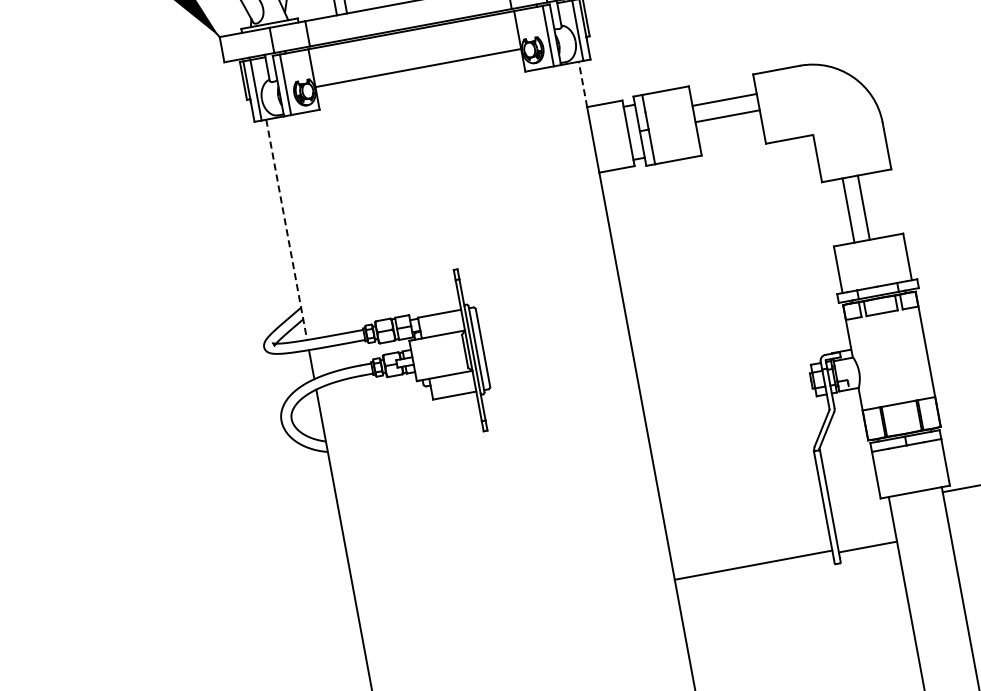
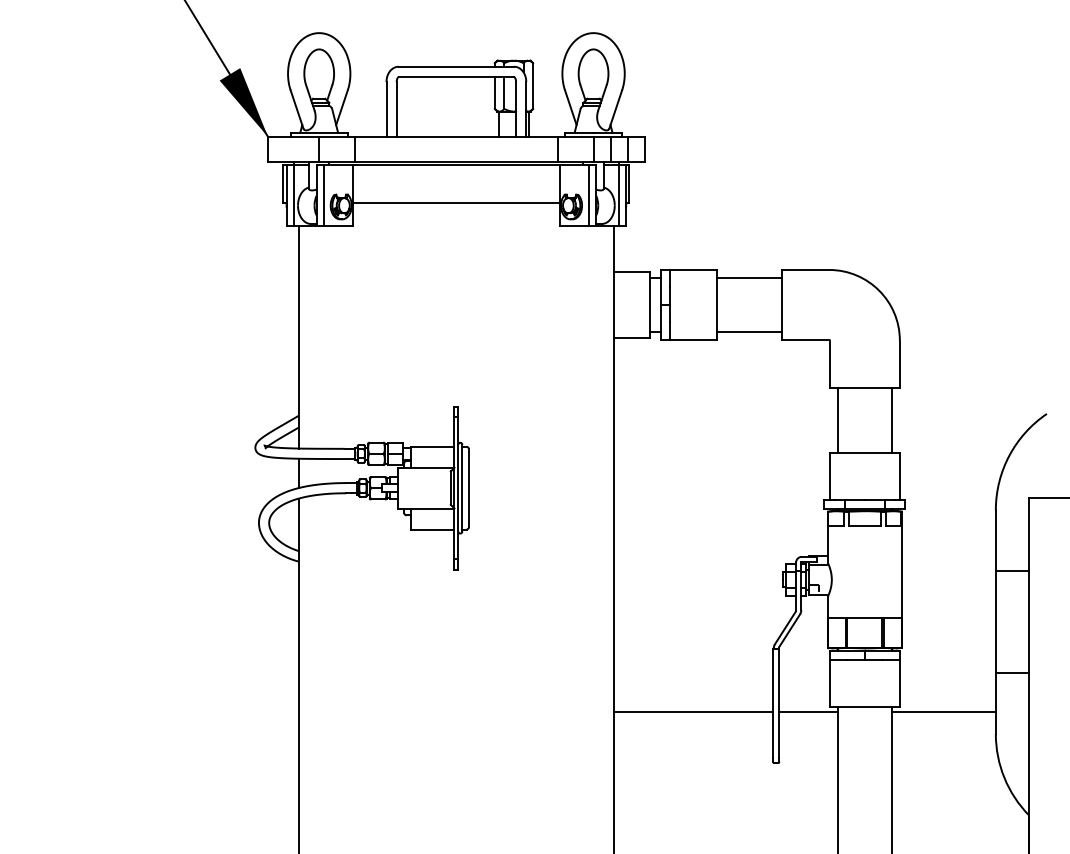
line: (583, 83) -> (614, 248), dashed -> solid
line: (724, 99) -> (749, 331), moved
line: (727, 116) -> (749, 278), moved
line: (864, 207) -> (838, 419), moved
line: (848, 209) -> (891, 419), moved
line: (286, 230) -> (298, 337), dashed -> solid
line: (867, 547) -> (808, 712), moved
line: (753, 565) -> (693, 712), moved

